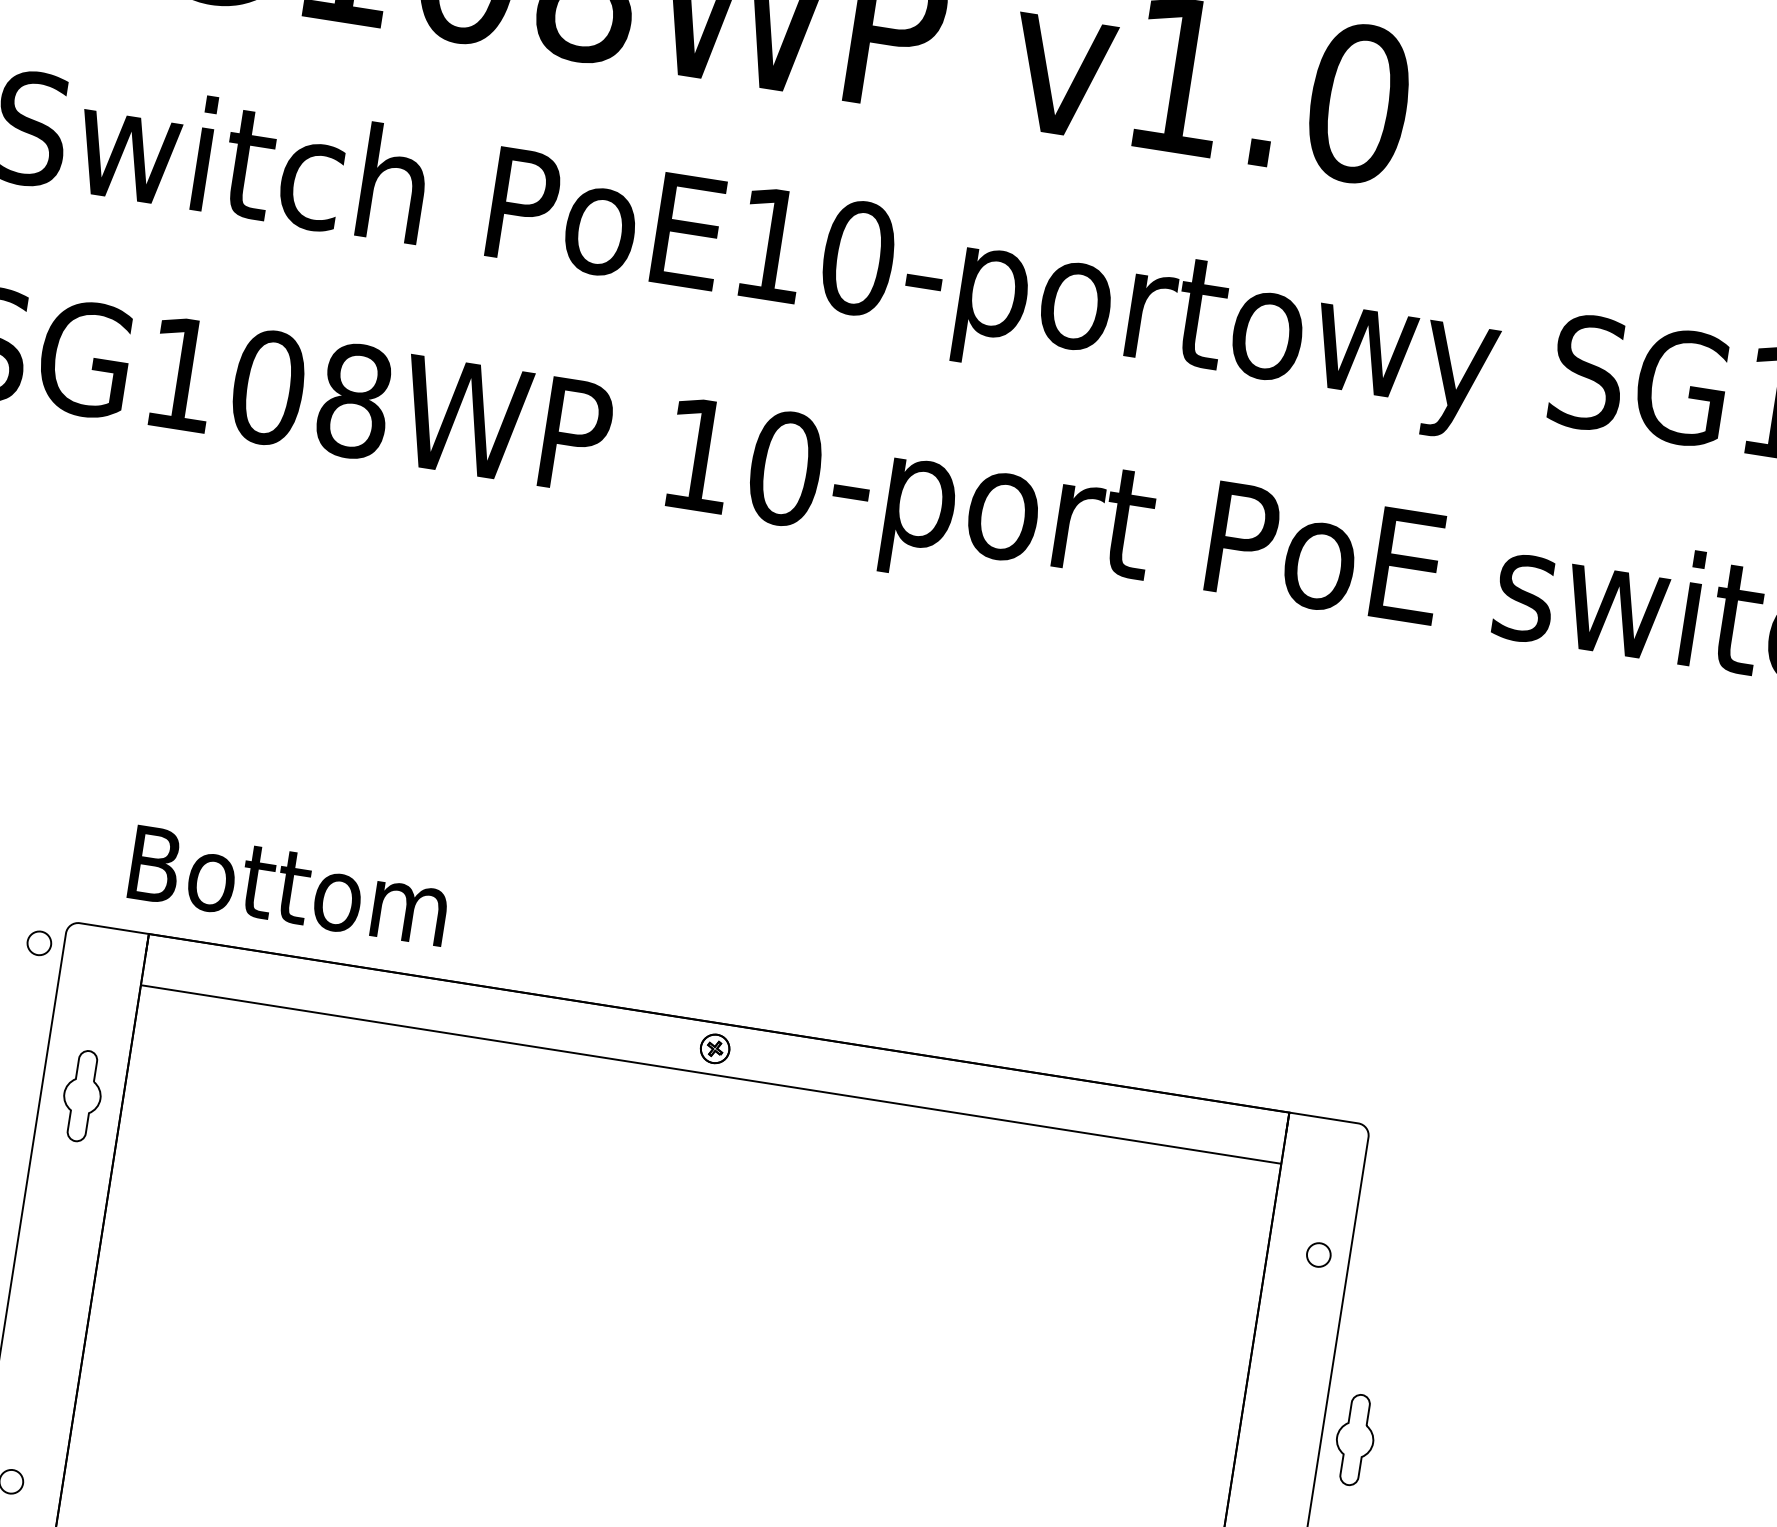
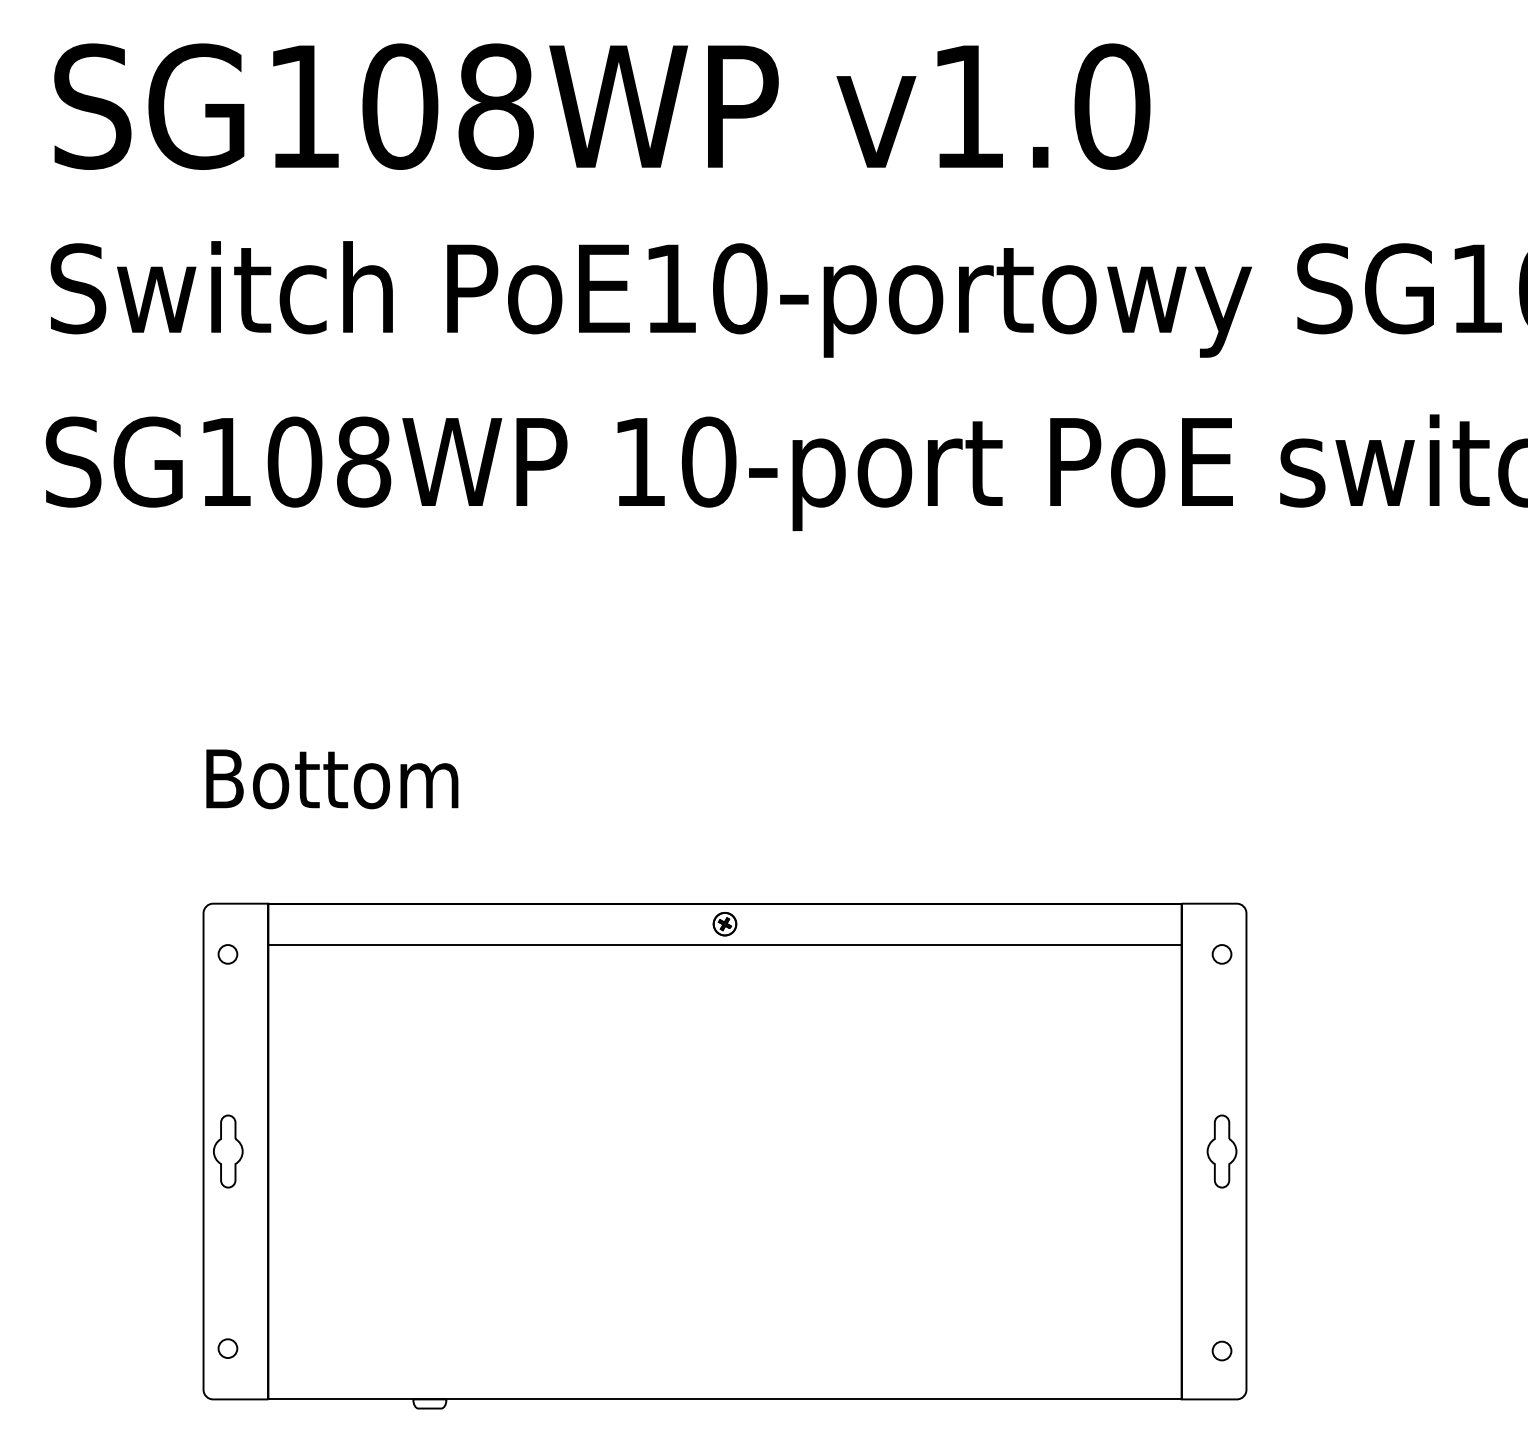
text: (289, 886) -> (332, 779), moved
part: (38, 943) -> (227, 954), moved
part: (82, 1096) -> (228, 1151), moved
part: (1318, 1255) -> (1221, 954), moved
part: (1354, 1439) -> (1221, 1151), moved

